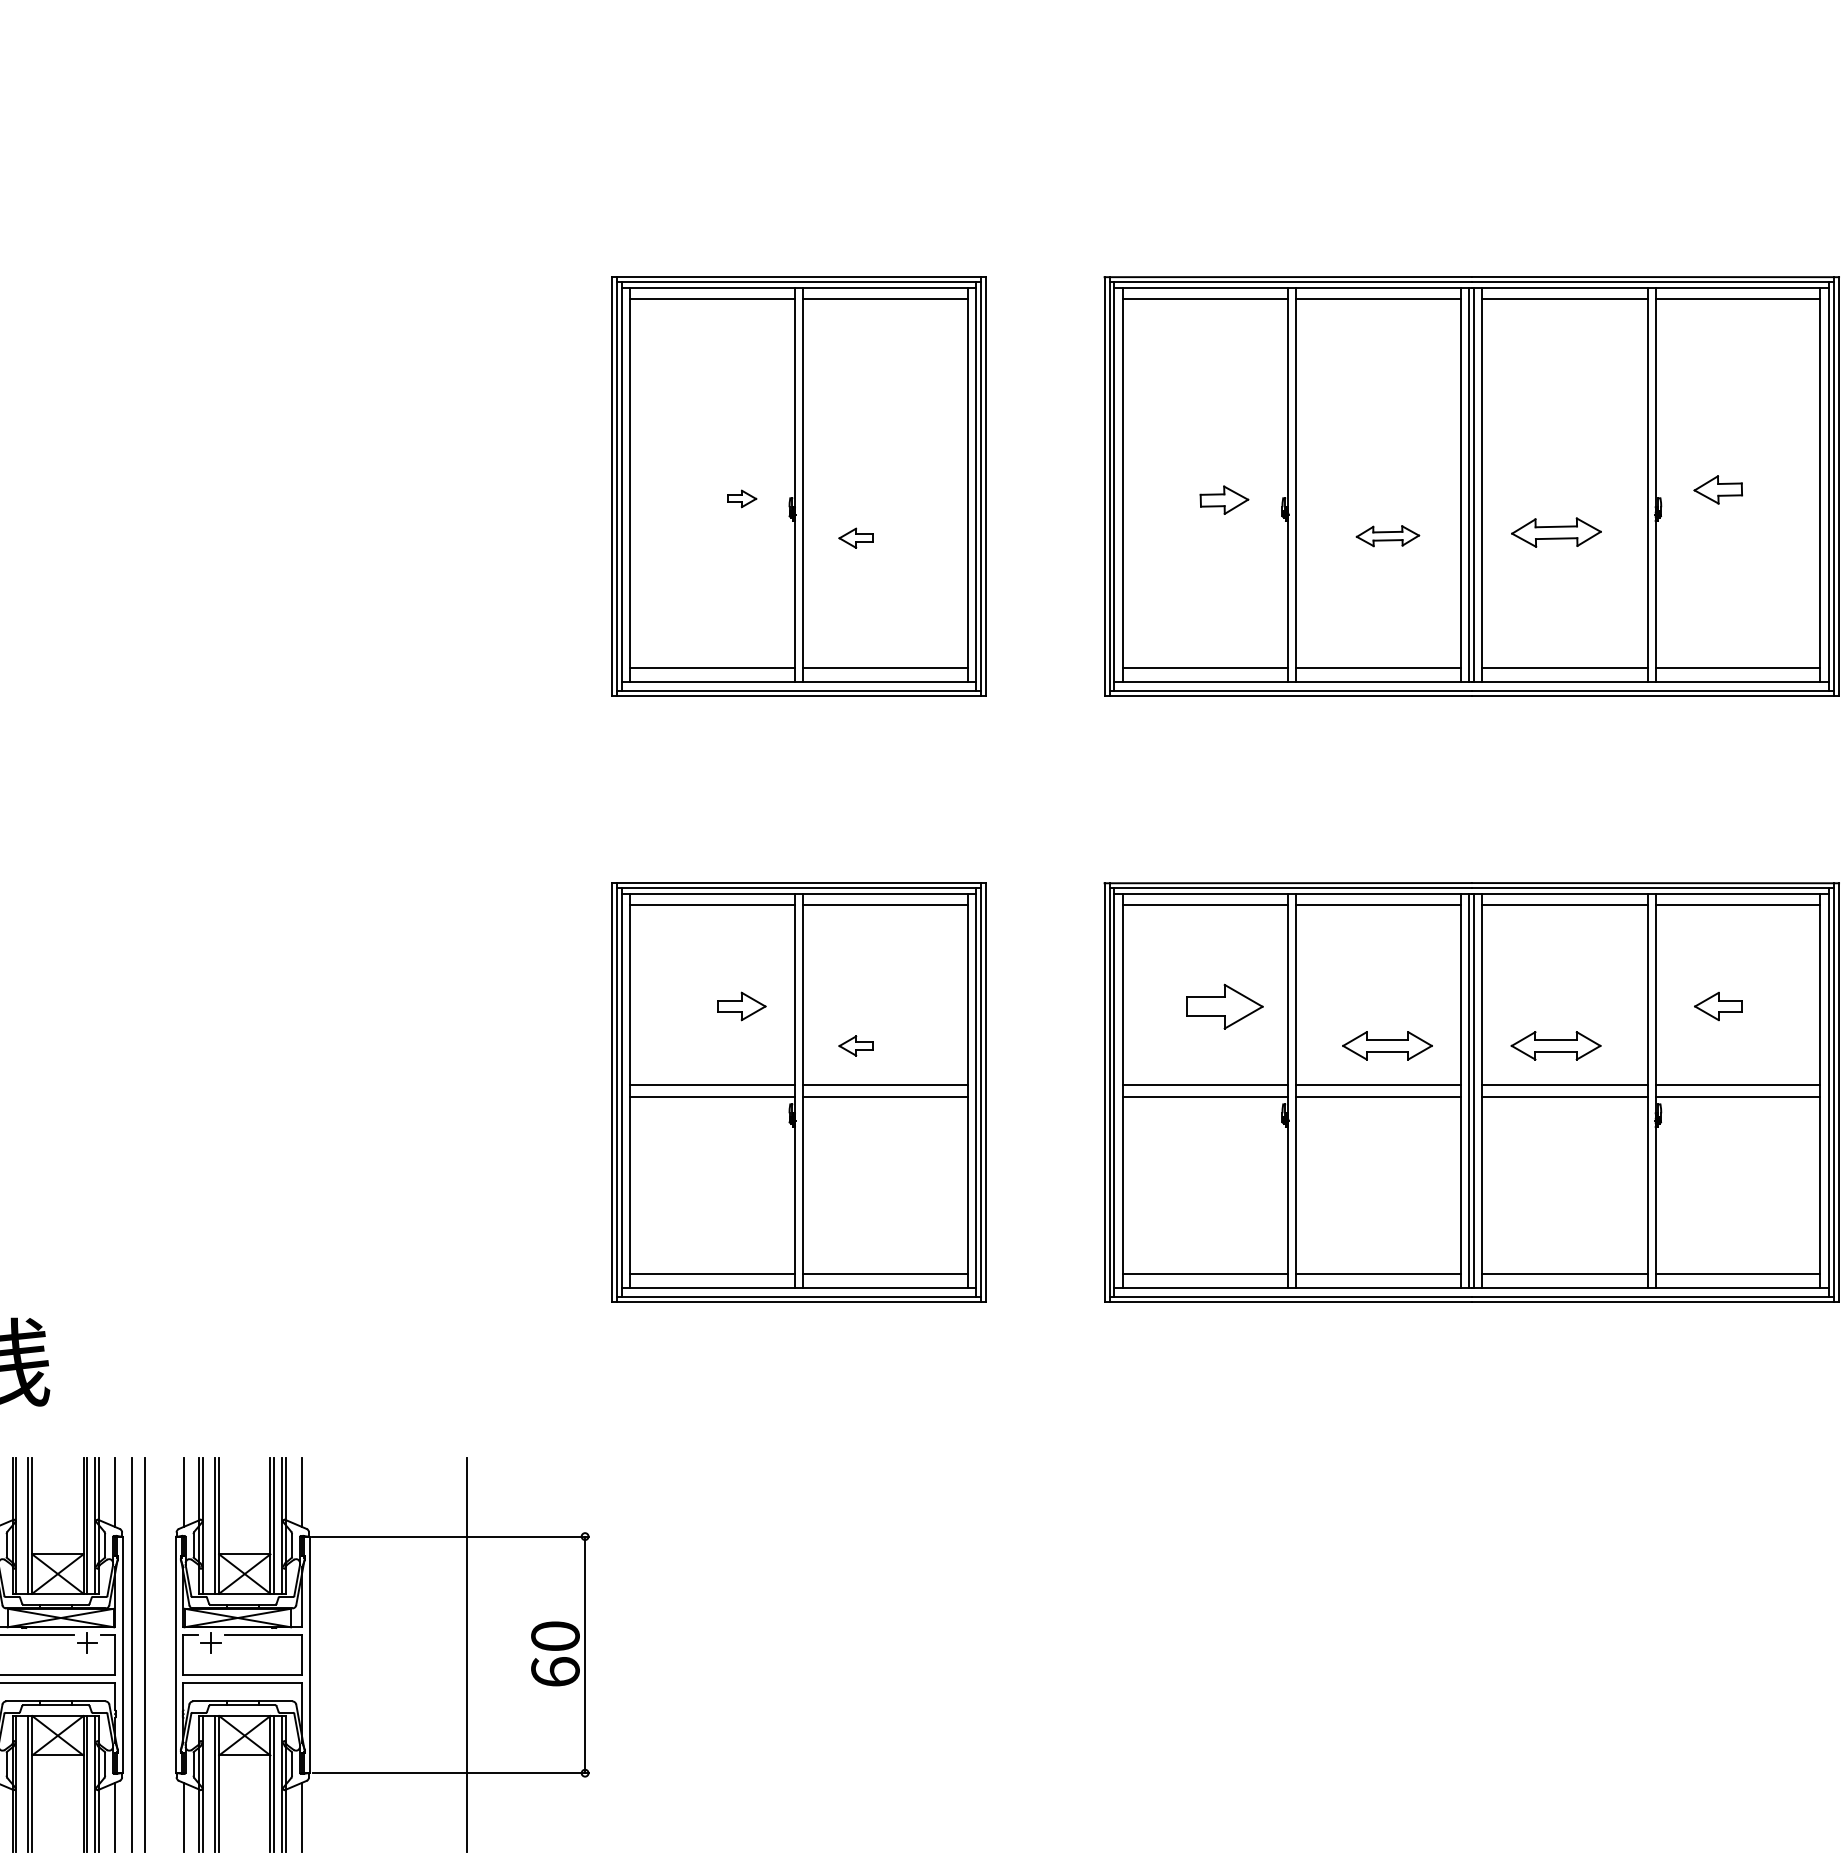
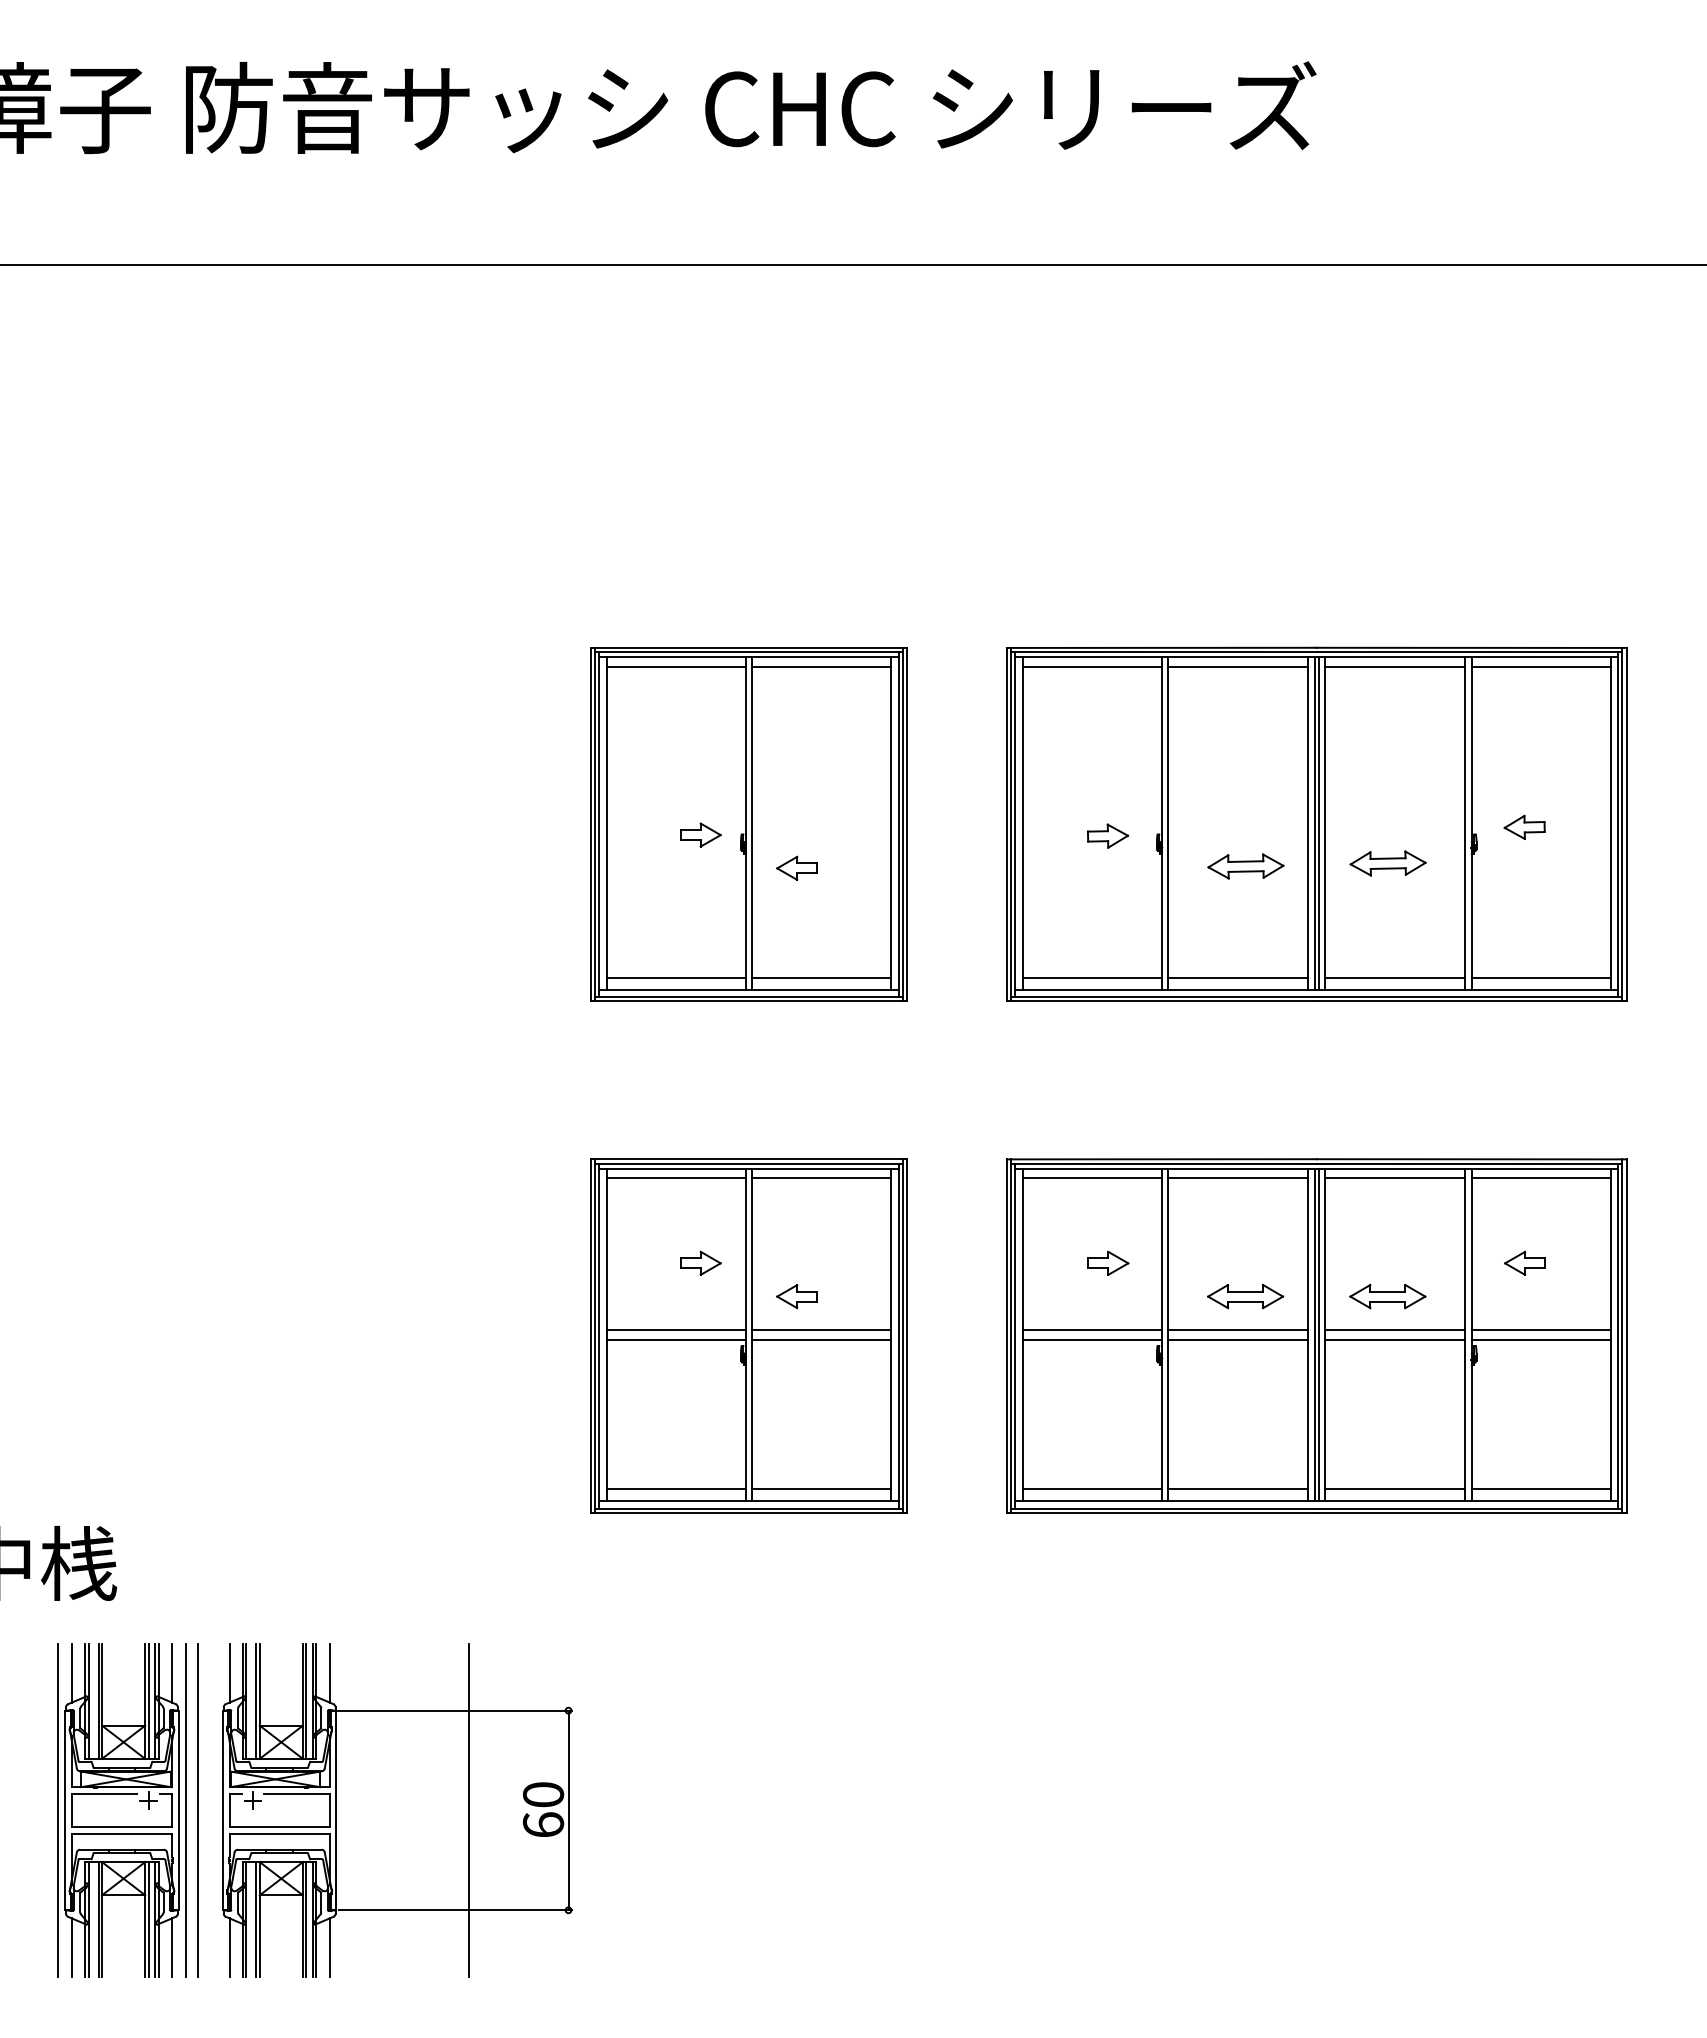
part: (741, 498) -> (700, 834), size x1.67
part: (1387, 536) -> (1245, 866), size x1.43
part: (855, 537) -> (796, 867), size x1.43
part: (1225, 1005) -> (1108, 1262), size x0.62
part: (855, 1045) -> (796, 1296), size x1.43

